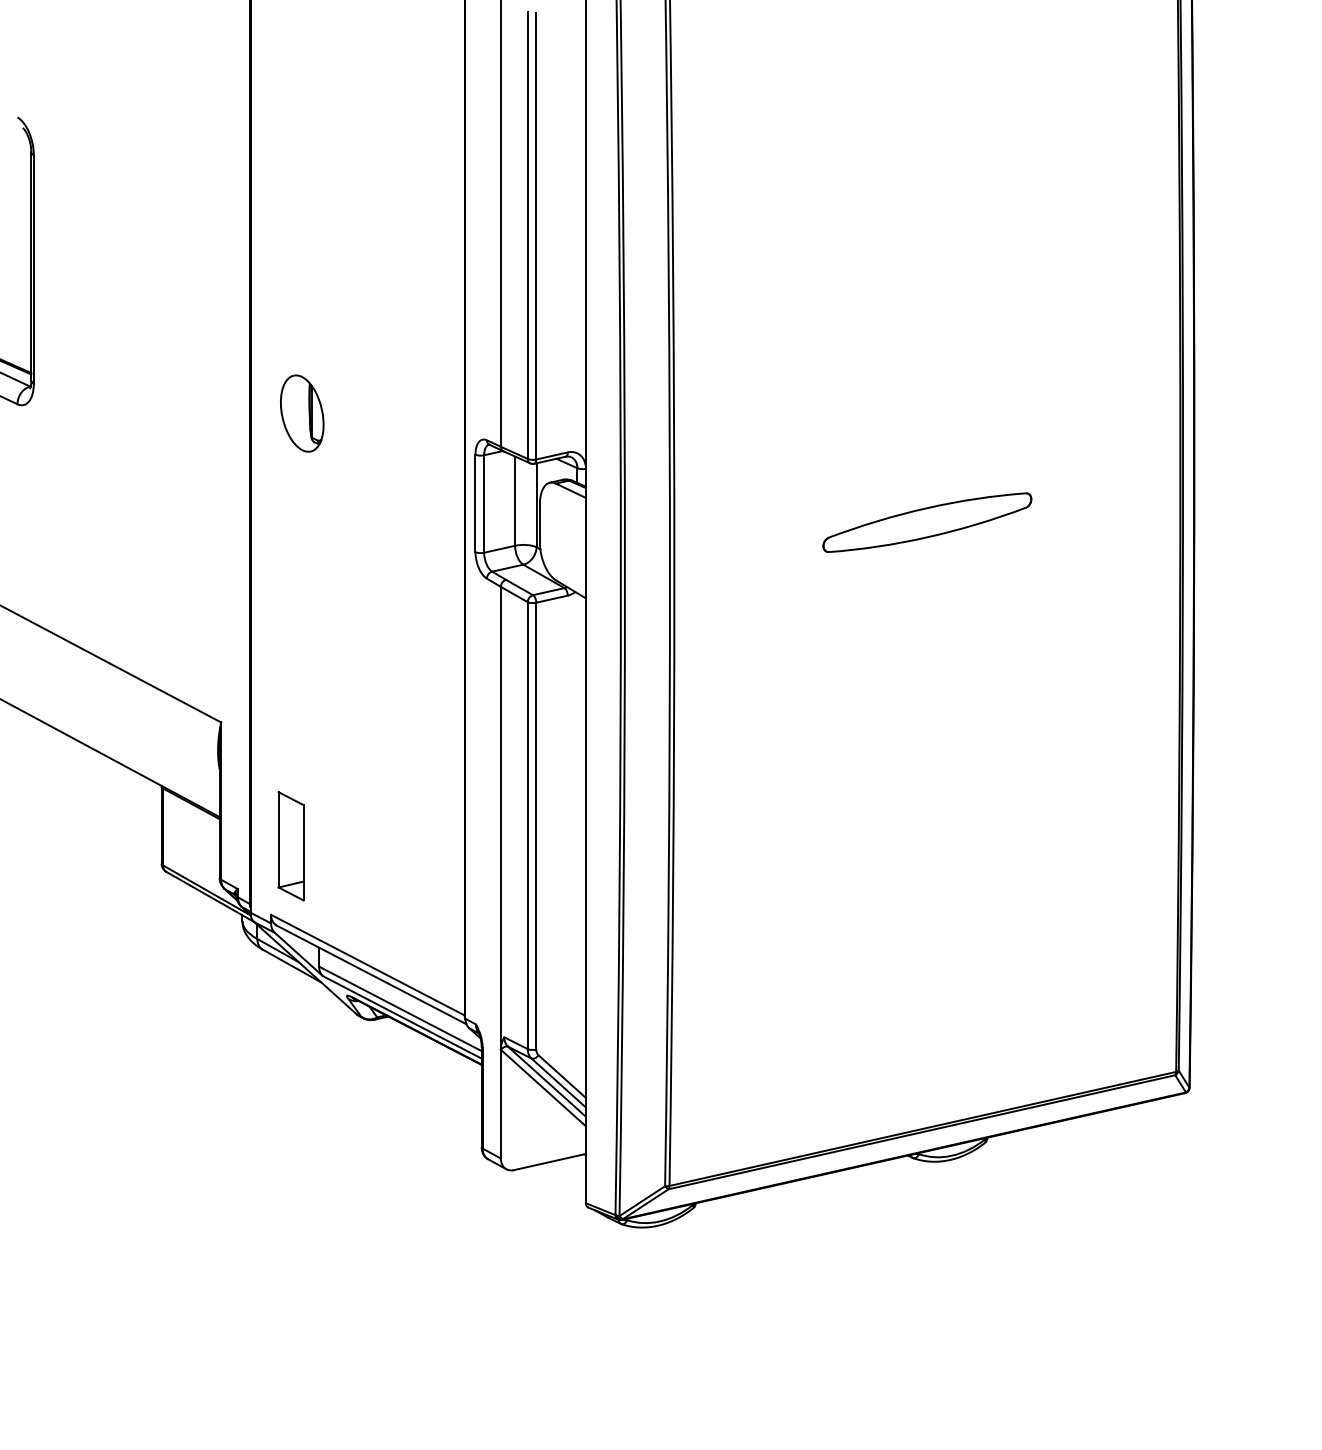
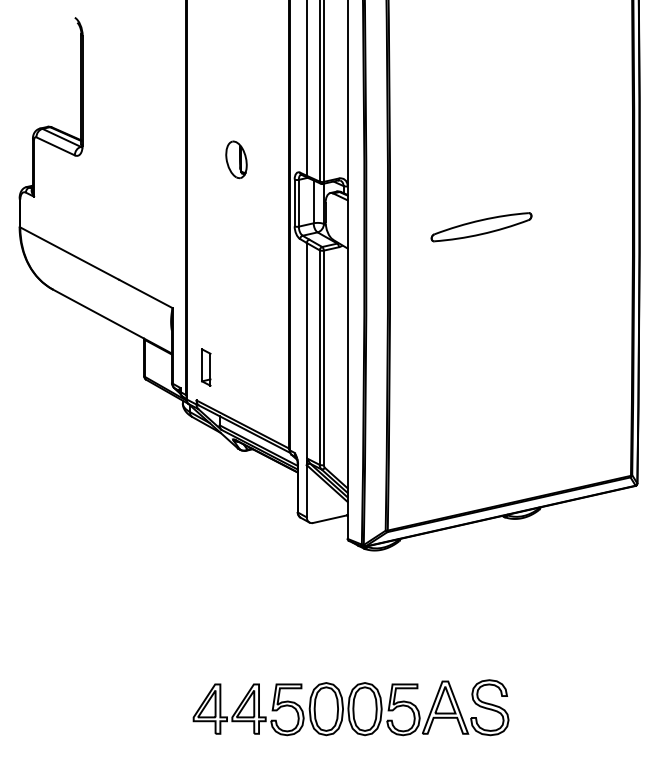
part: (302, 412) -> (236, 159), moved
part: (927, 523) -> (481, 227), moved
part: (291, 846) -> (206, 367), size x0.7

